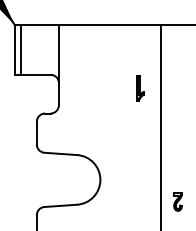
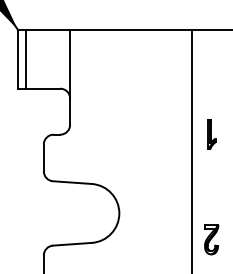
part: (140, 88) -> (212, 134), moved
part: (177, 202) -> (210, 240), size x1.43

